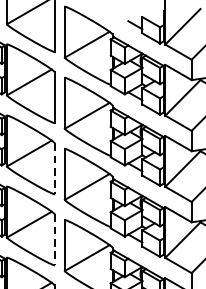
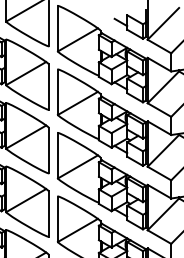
line: (54, 168) -> (48, 150), dashed -> solid
line: (54, 240) -> (48, 214), dashed -> solid

